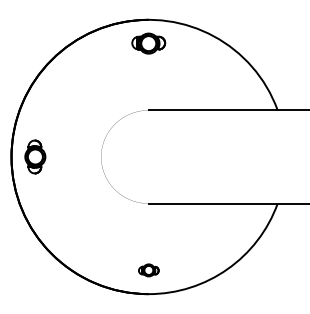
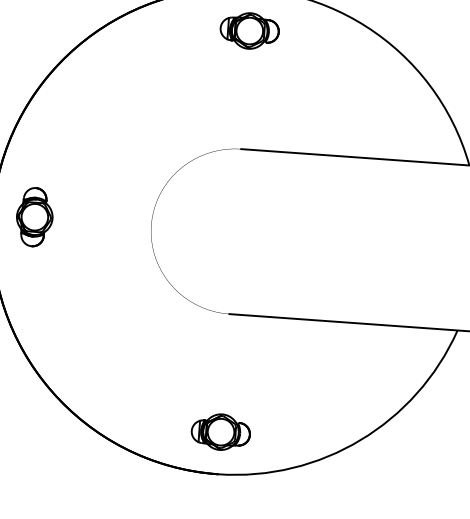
part: (148, 270) -> (220, 432), size x1.67

